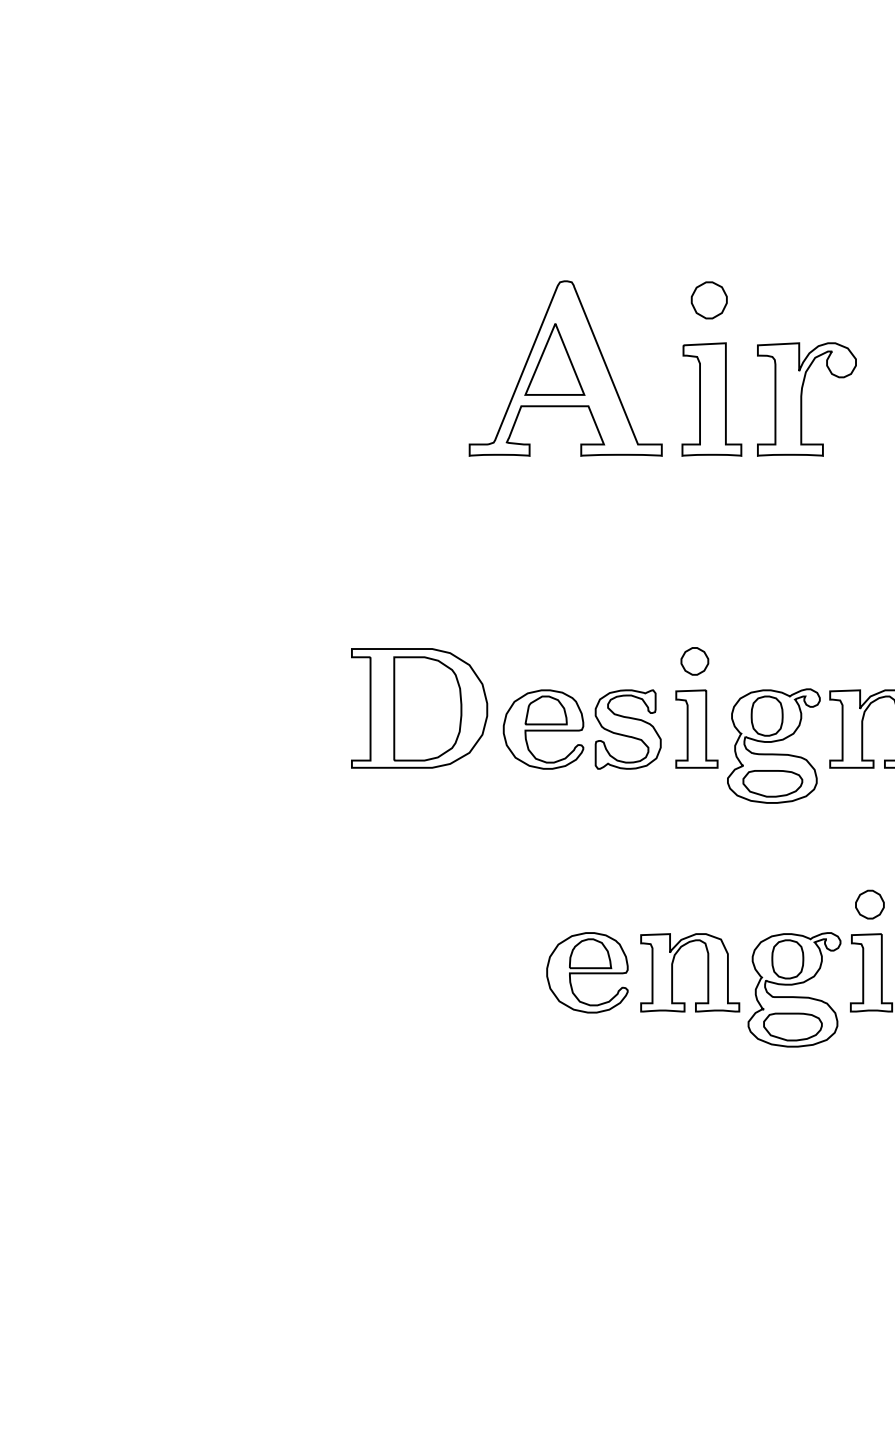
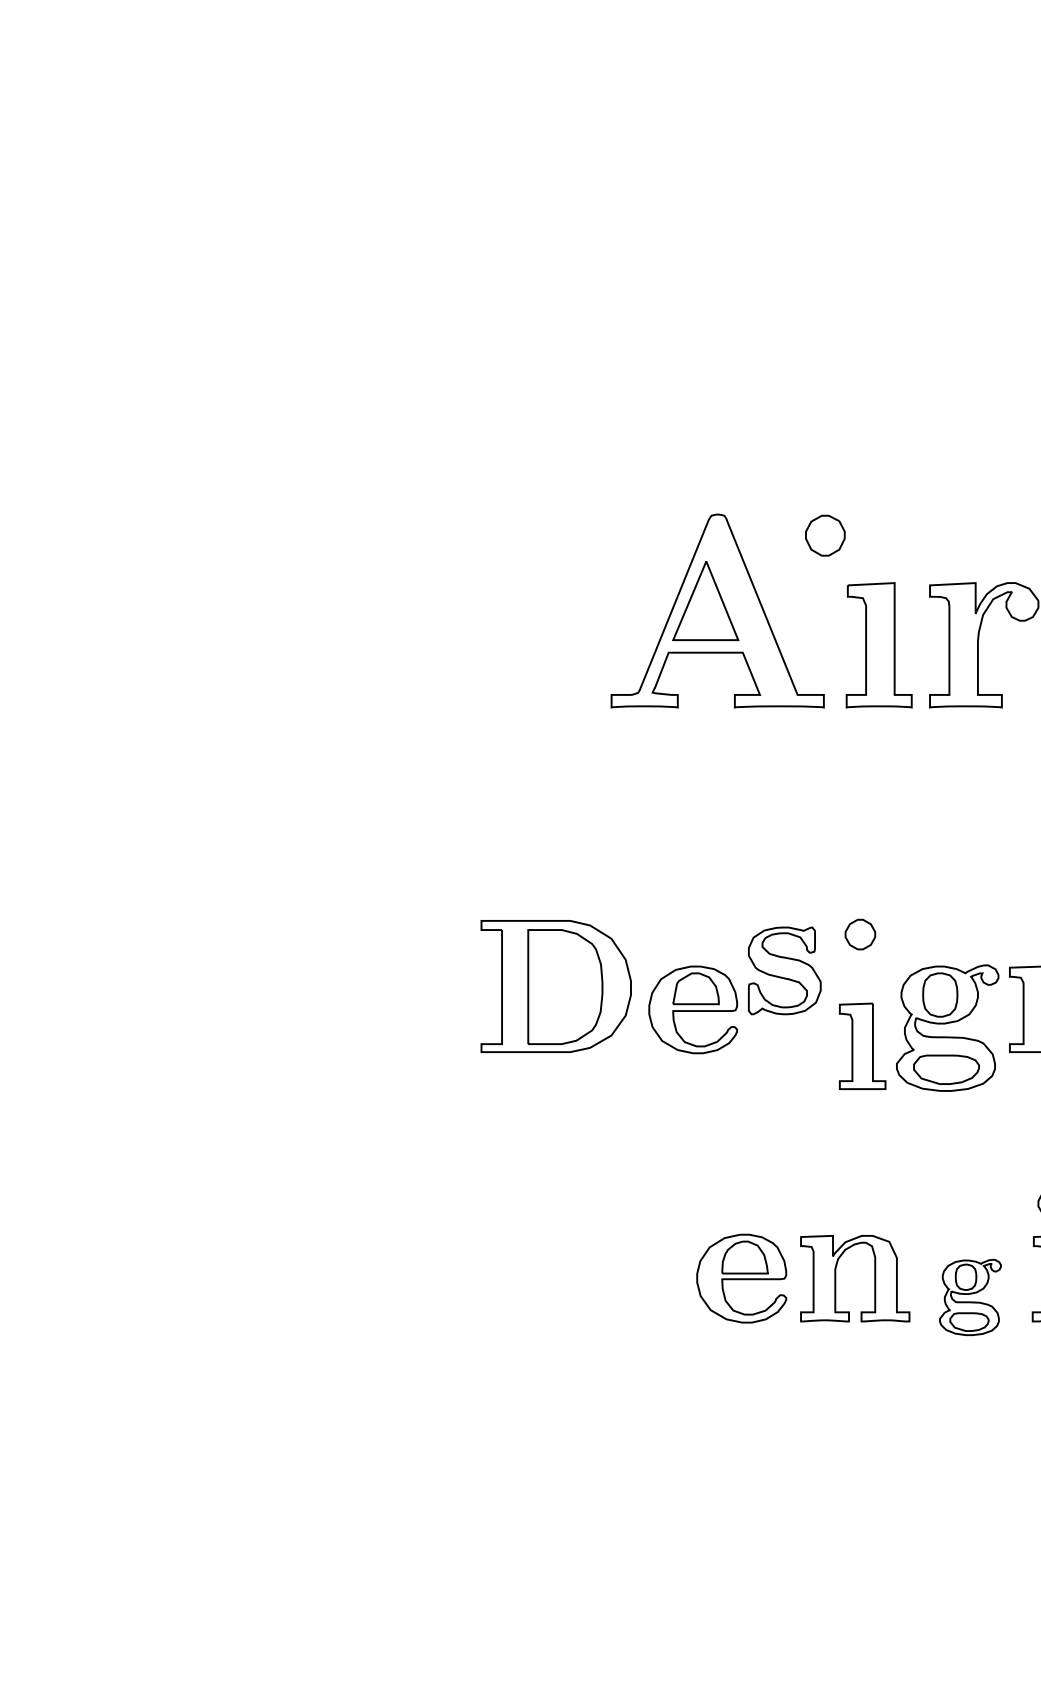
part: (709, 300) -> (825, 535), moved
part: (696, 728) -> (862, 1045), moved
part: (627, 729) -> (784, 970), moved
part: (794, 989) -> (970, 1297), size x0.6

